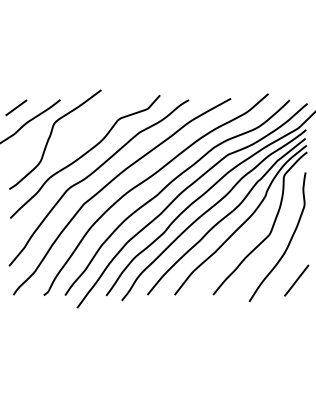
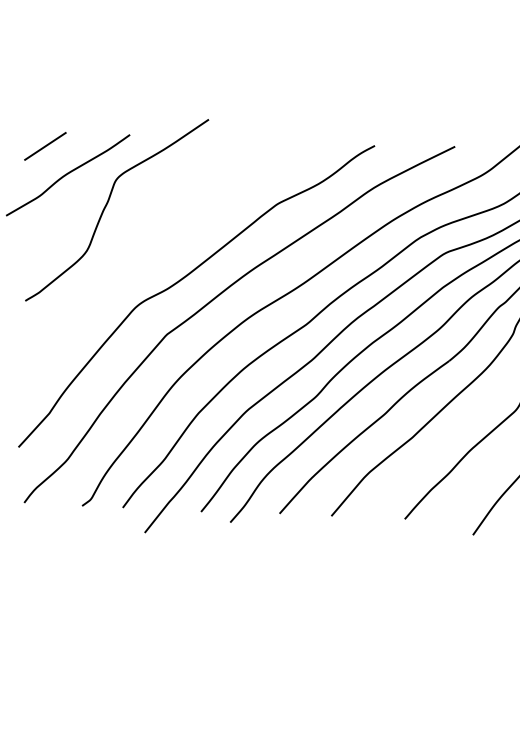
curve: (84, 155) -> (171, 242), removed

